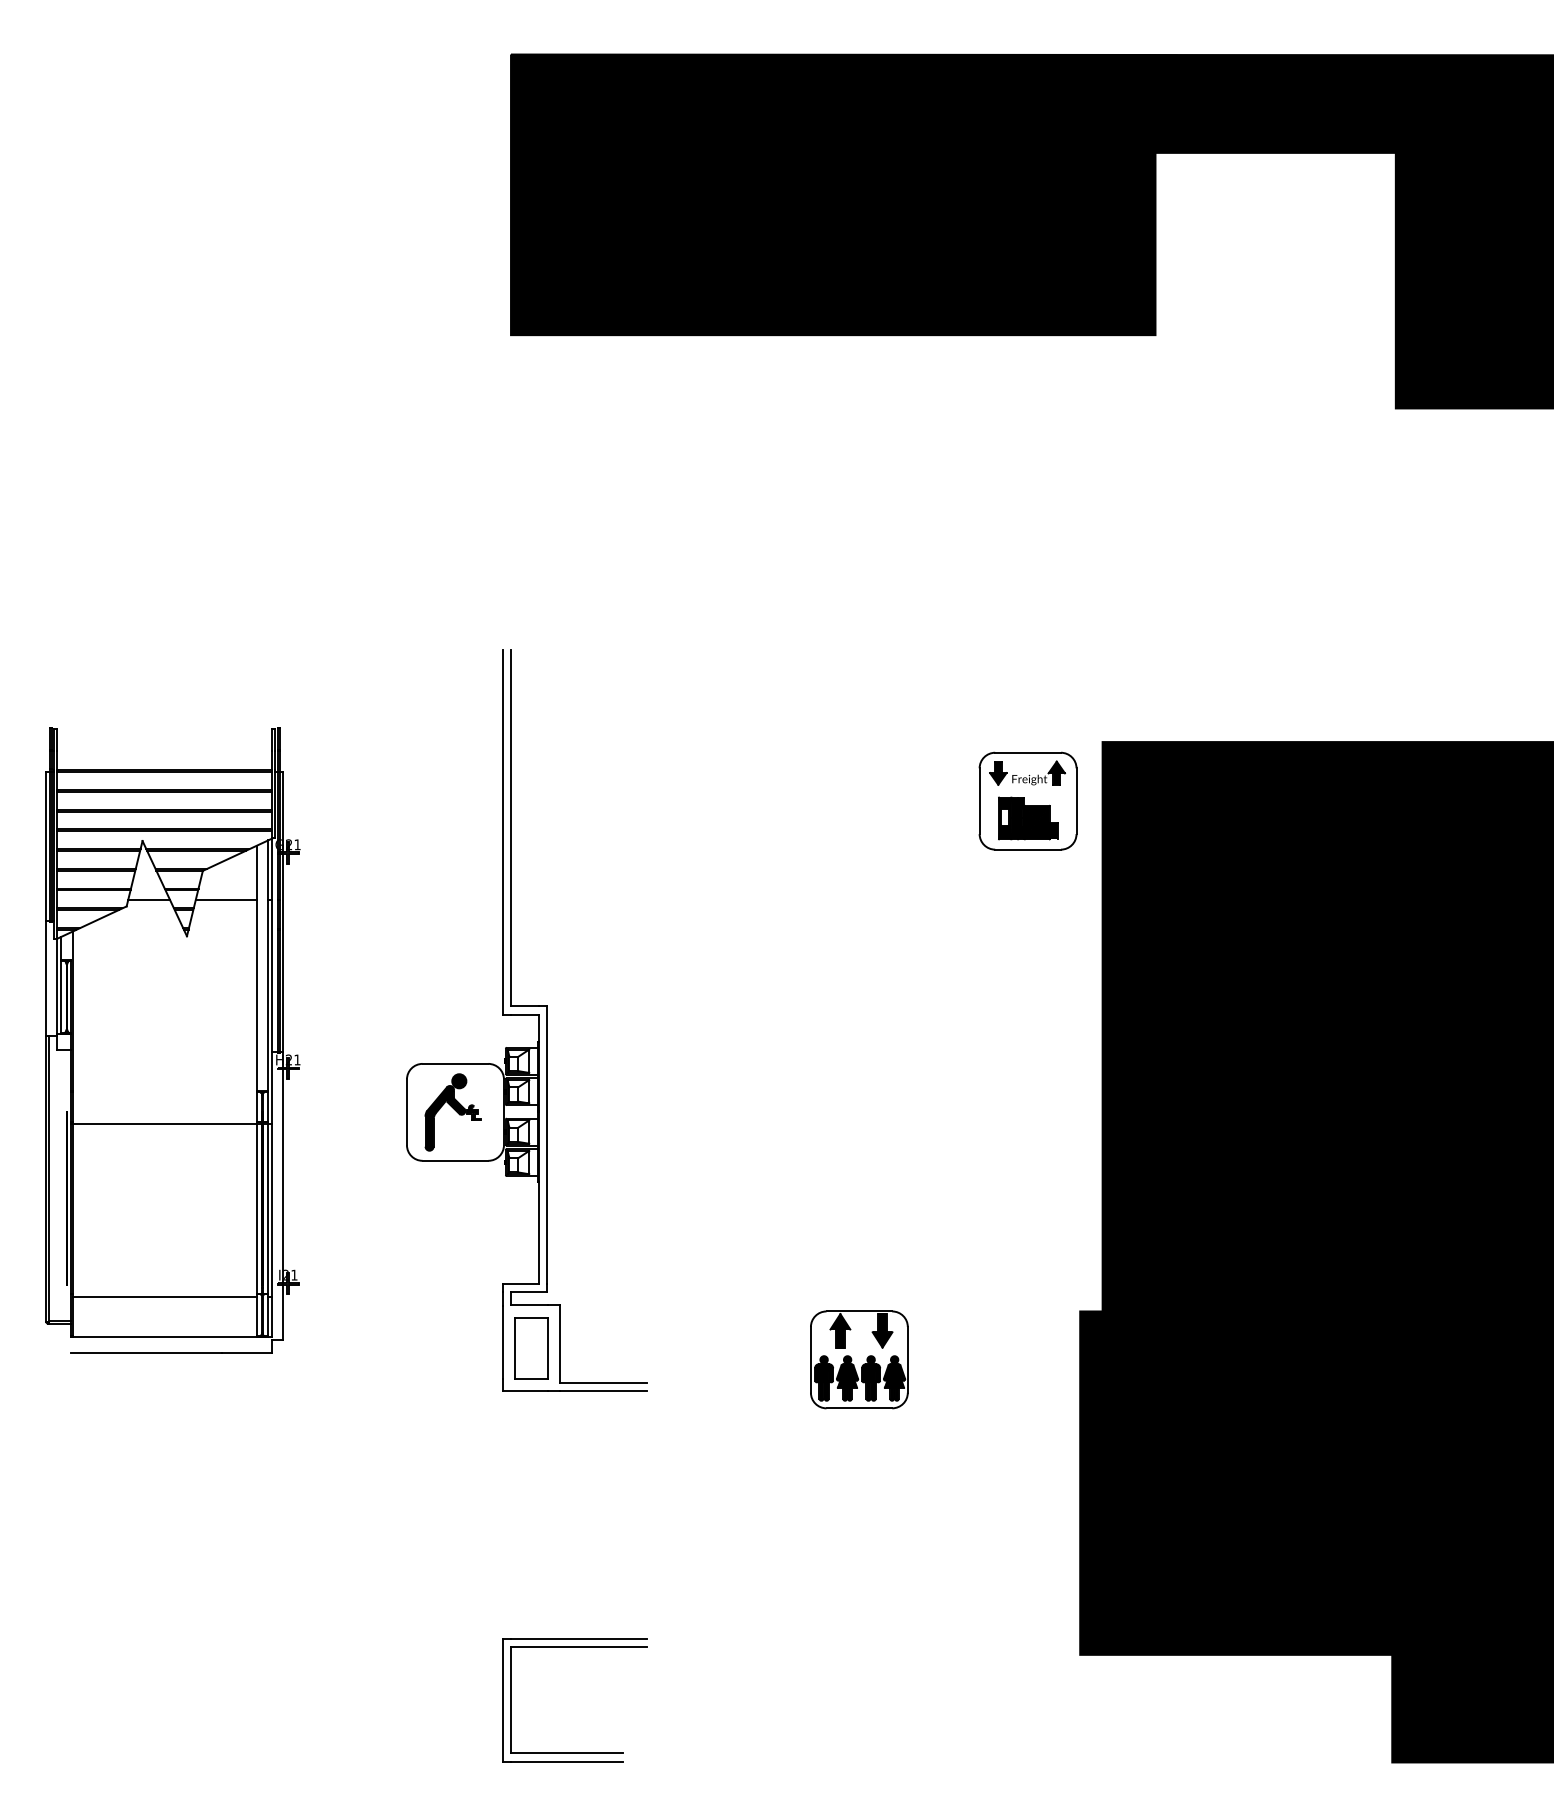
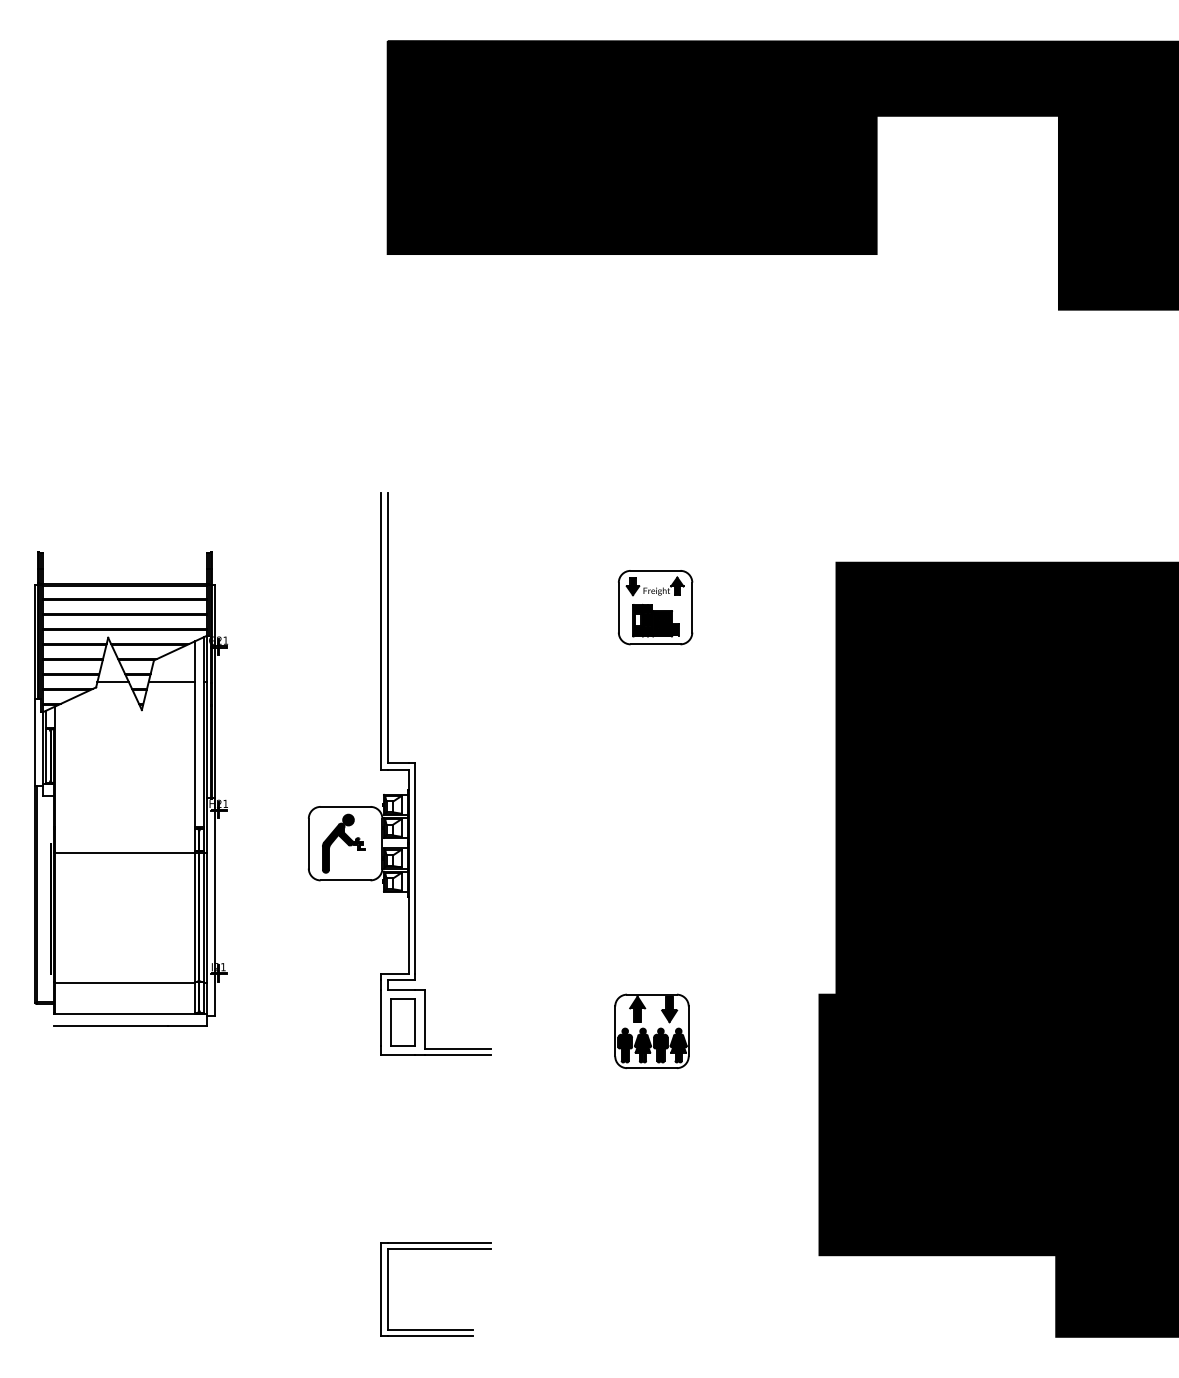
part: (1027, 800) -> (655, 607), moved

